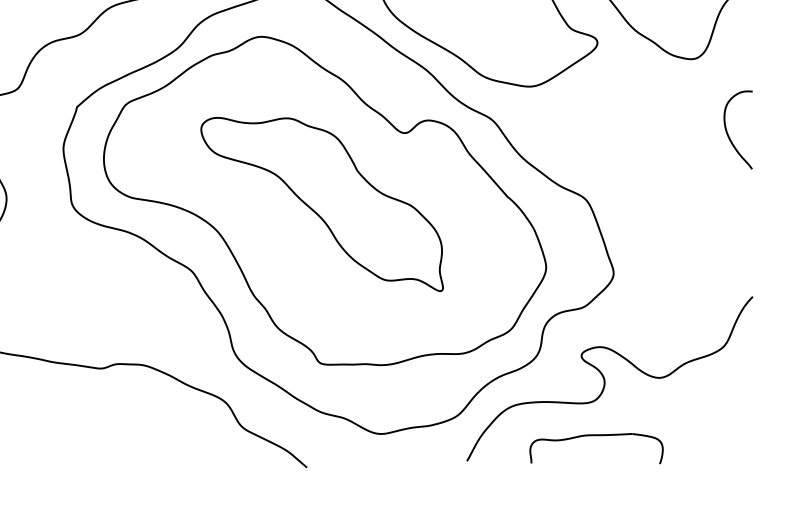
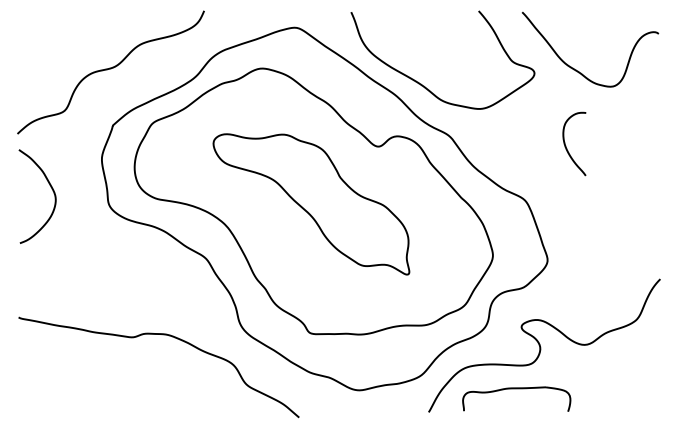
curve: (728, 131) -> (566, 145), moved
part: (596, 436) -> (516, 389), moved

